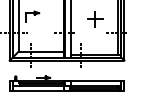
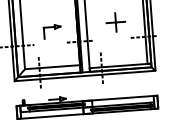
part: (32, 16) -> (52, 31), moved

